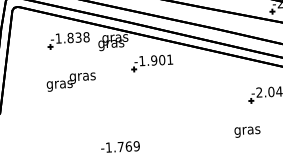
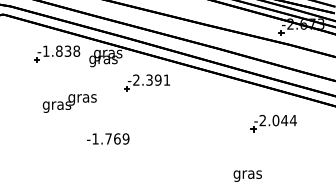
text: (152, 59) -> (147, 79), -1.901 -> -2.391
text: (71, 82) -> (69, 103), moved
text: (247, 131) -> (247, 175), moved
text: (120, 146) -> (108, 138), moved

